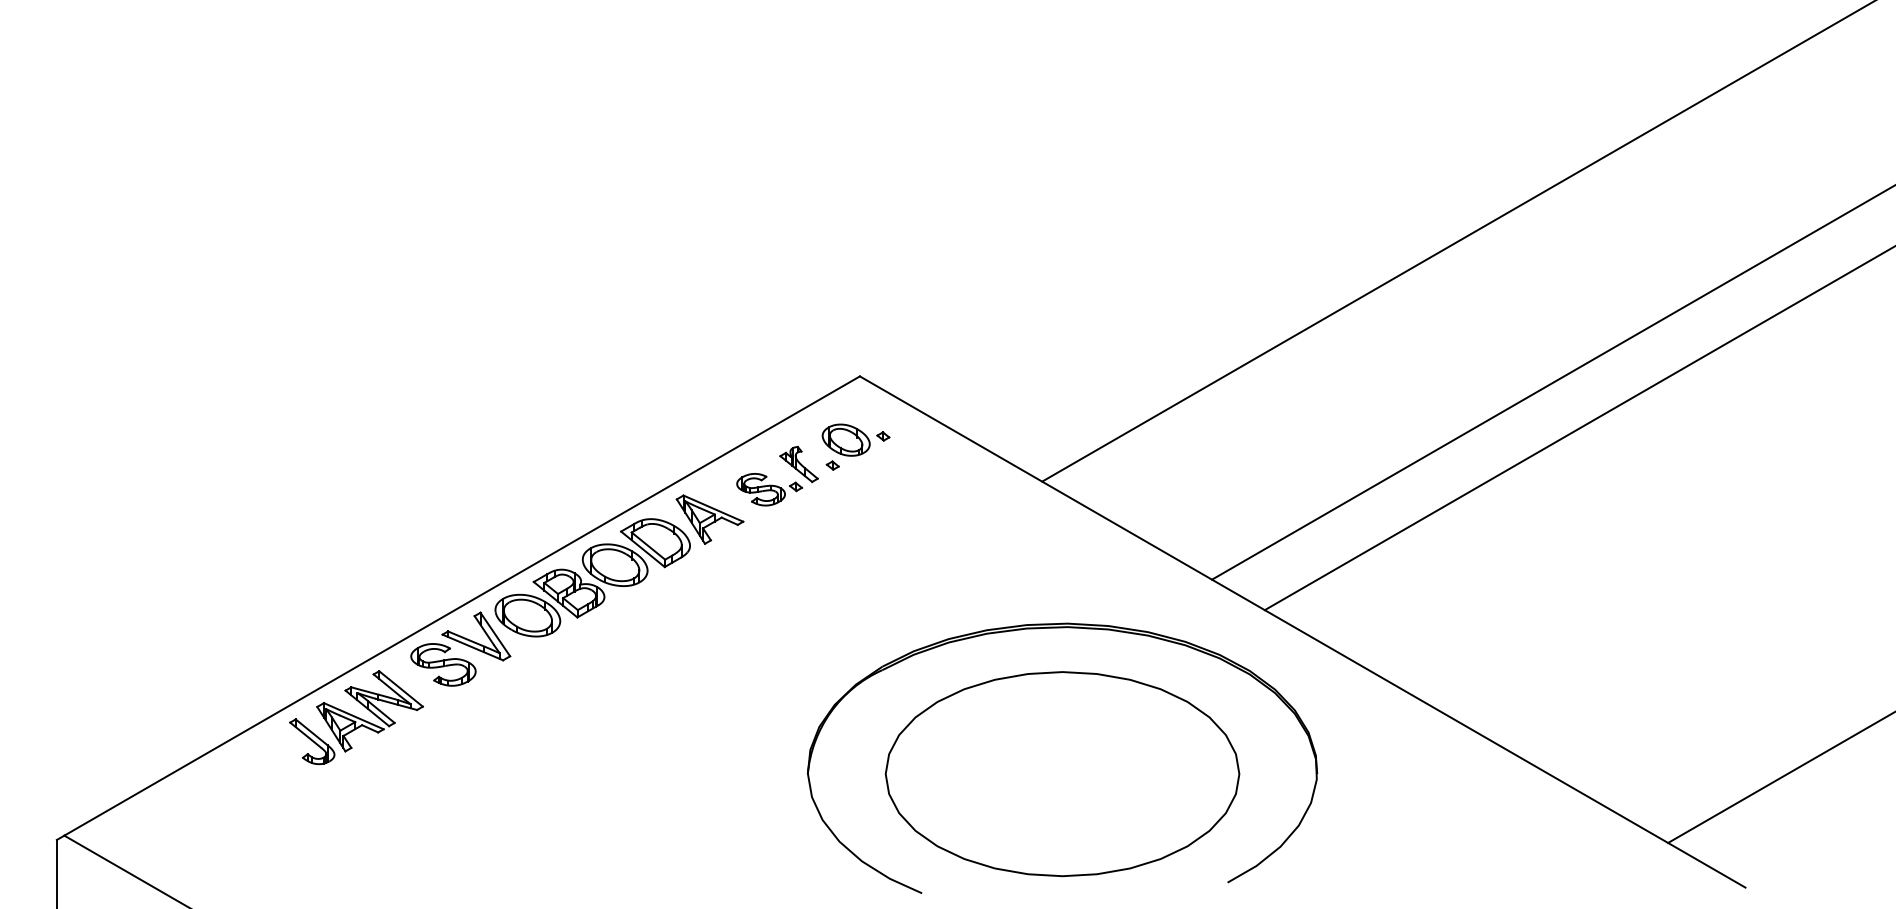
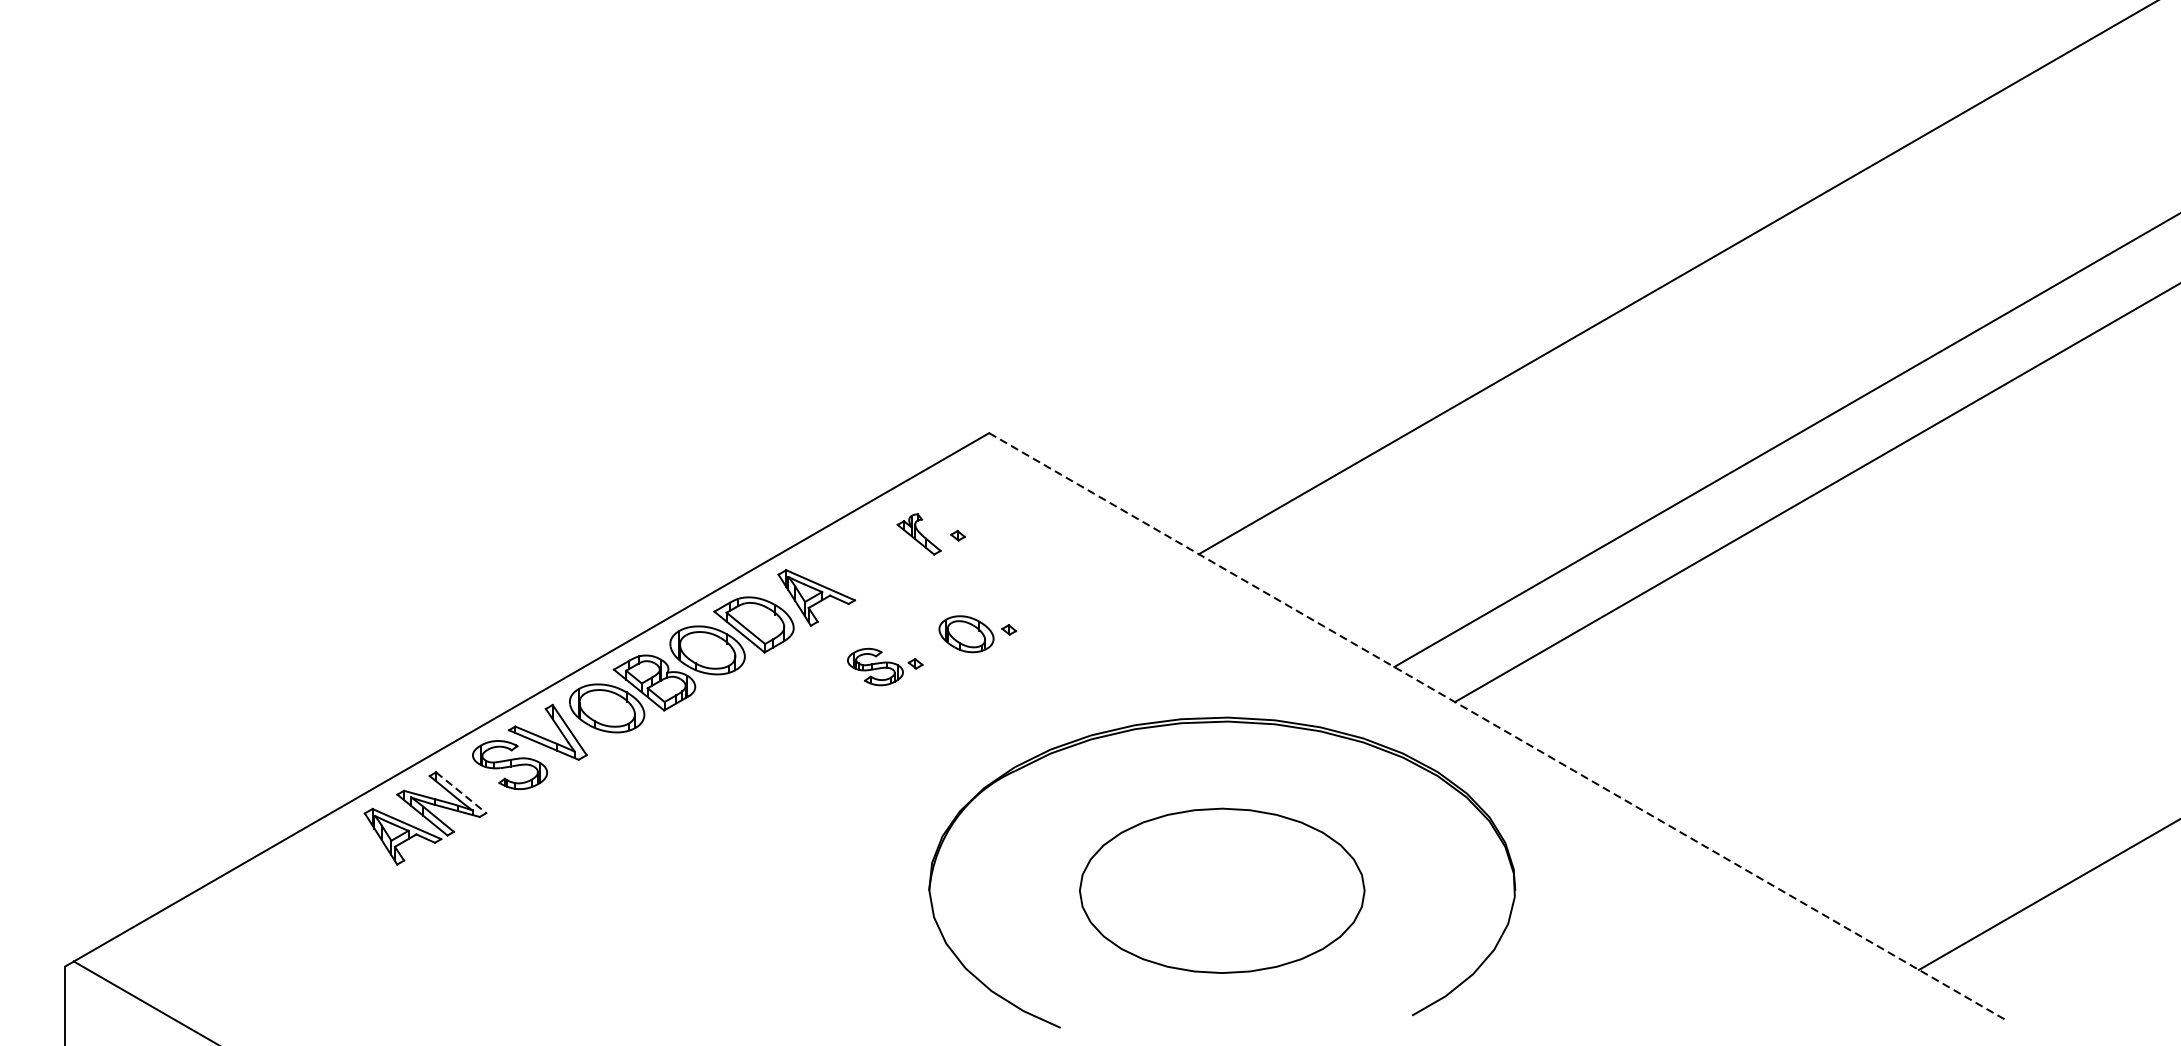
part: (855, 439) -> (977, 633), moved
part: (769, 489) -> (885, 666), moved
line: (1303, 632) -> (1499, 727), solid -> dashed
line: (401, 689) -> (461, 793), solid -> dashed
part: (312, 741) -> (359, 853), removed
part: (1062, 774) -> (1222, 891), size x0.7

